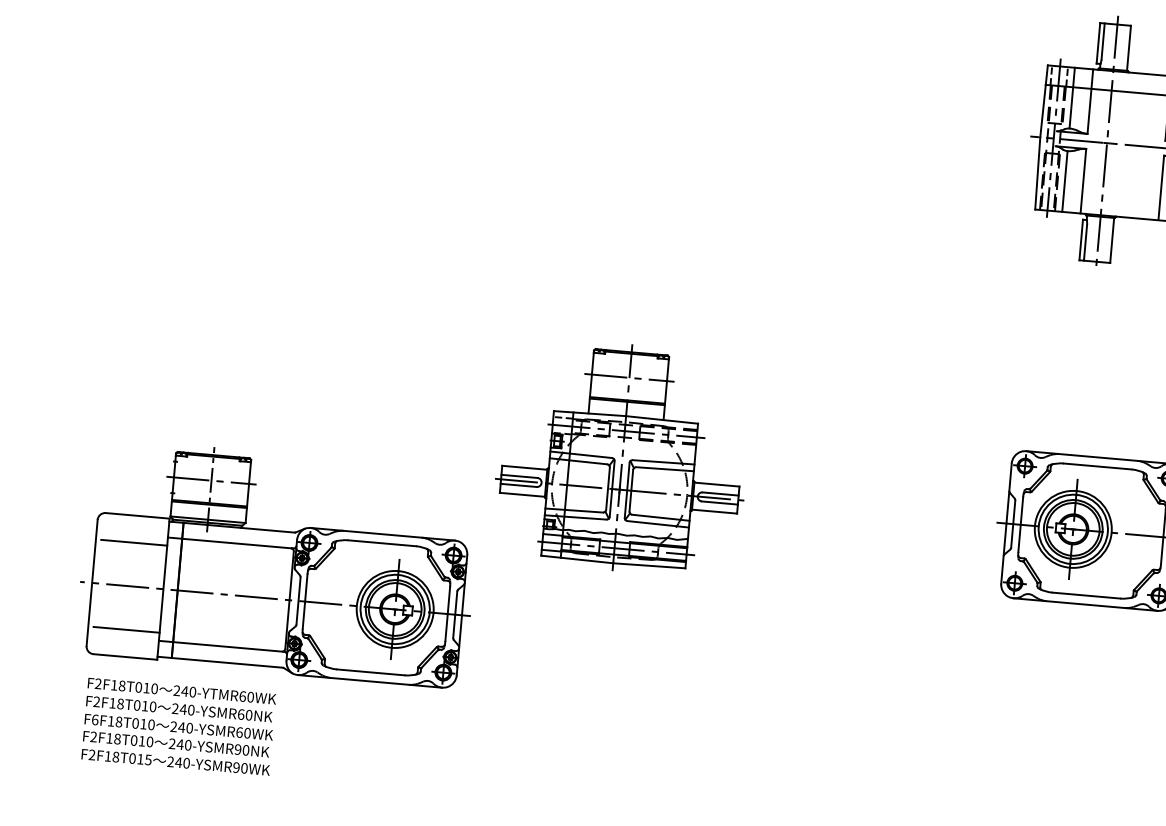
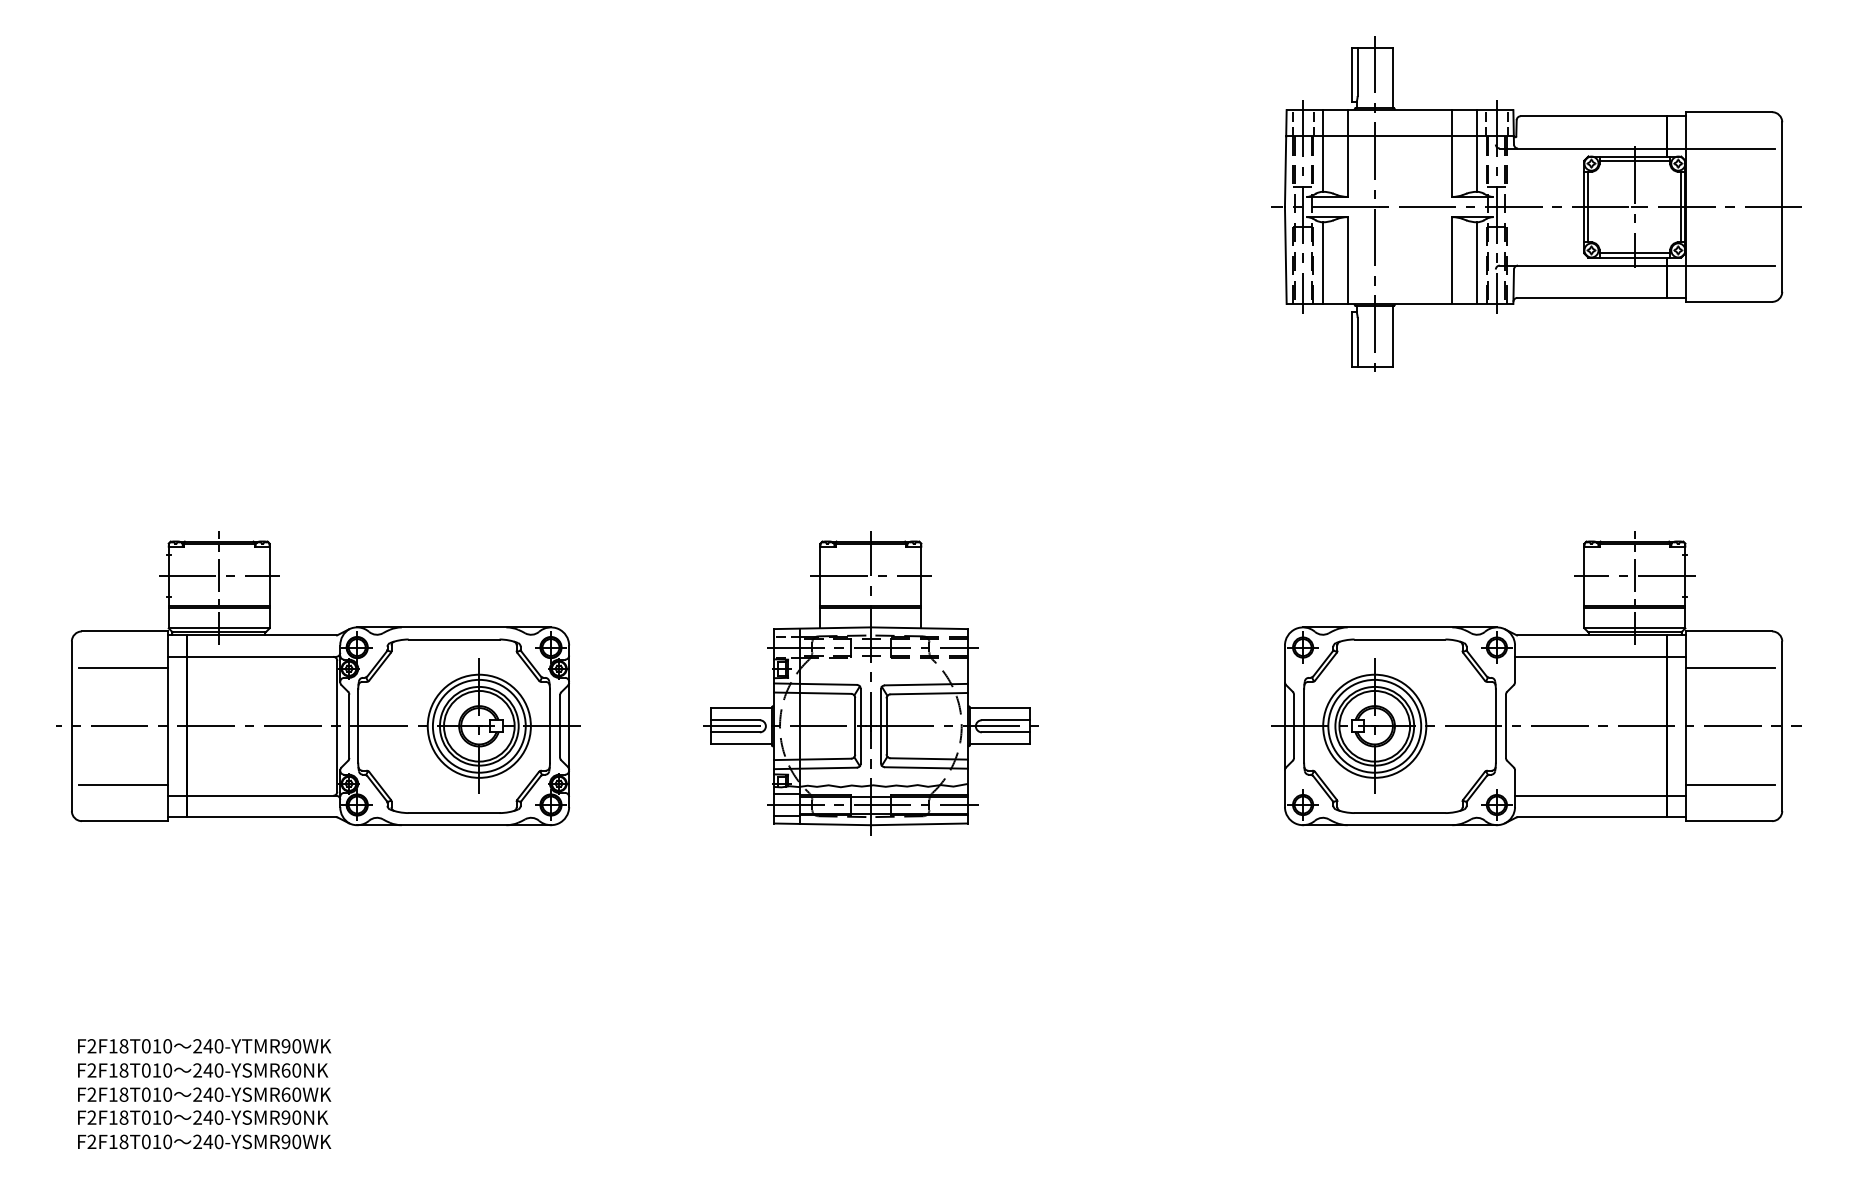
part: (622, 457) -> (870, 683), moved
part: (278, 563) -> (318, 678), moved
text: (242, 696) -> (285, 1046), 240-YTMR60WK -> 240-YTMR90WK
text: (94, 719) -> (91, 1094), F6F18T010 -> F2F18T010
text: (148, 759) -> (167, 1141), F2F18T015 -> F2F18T010

